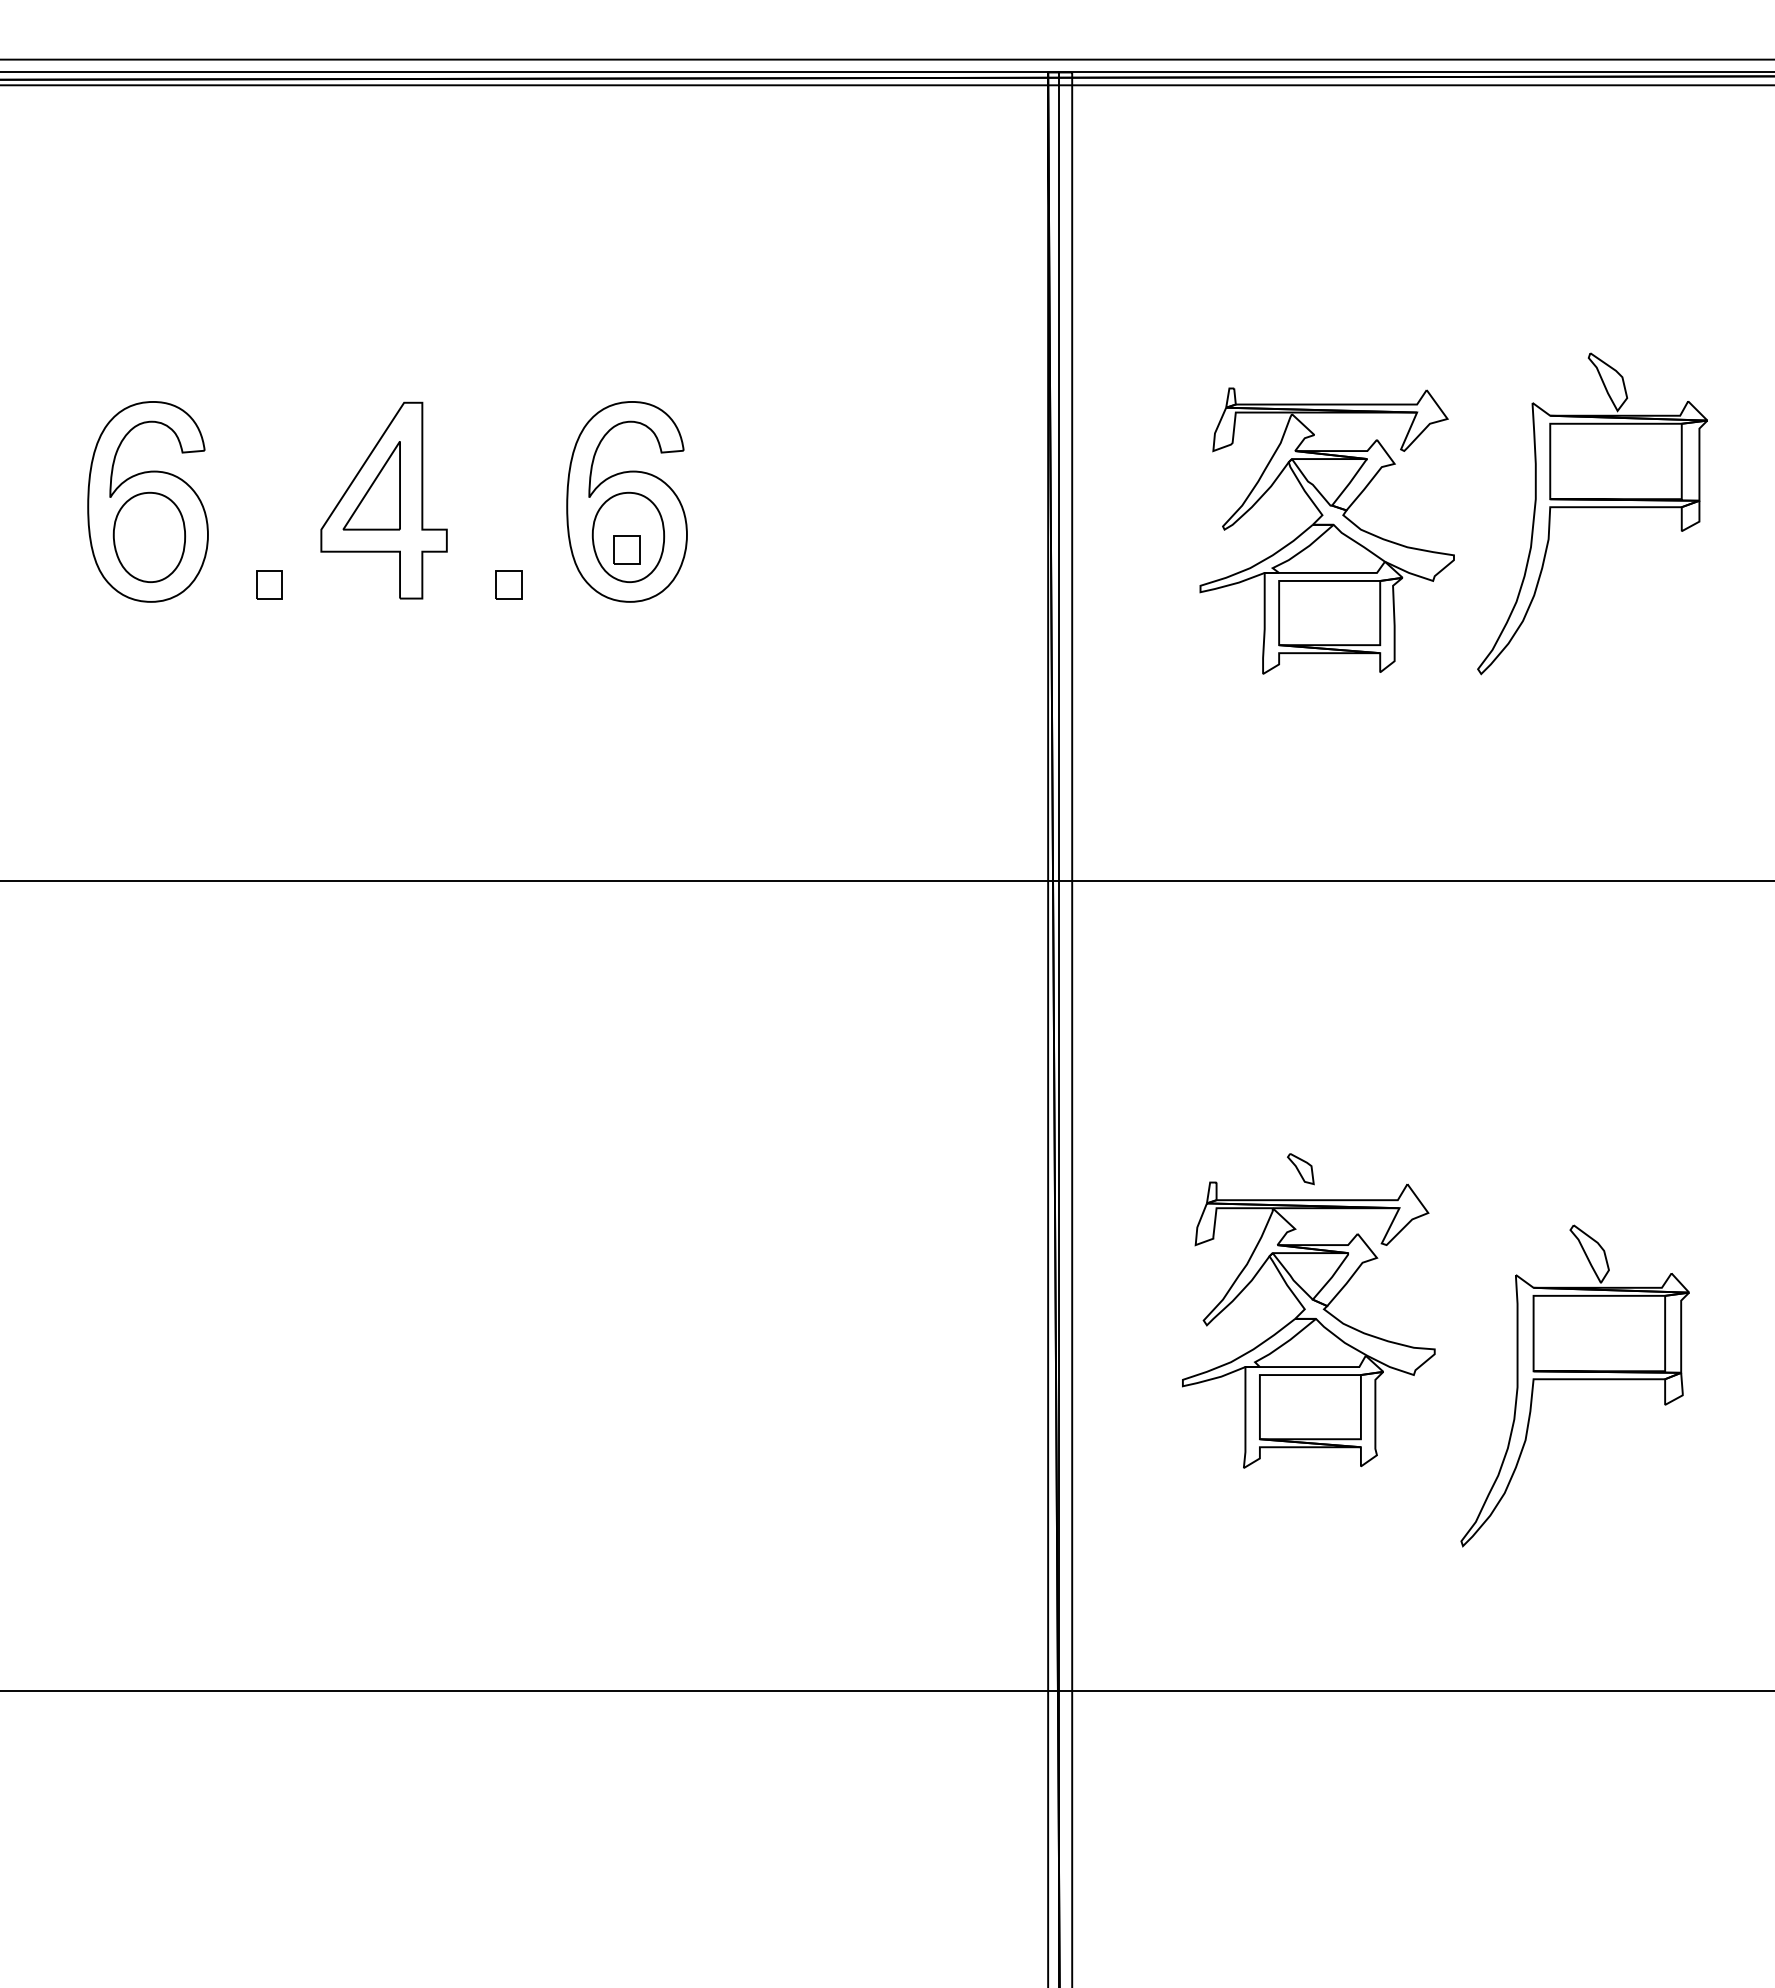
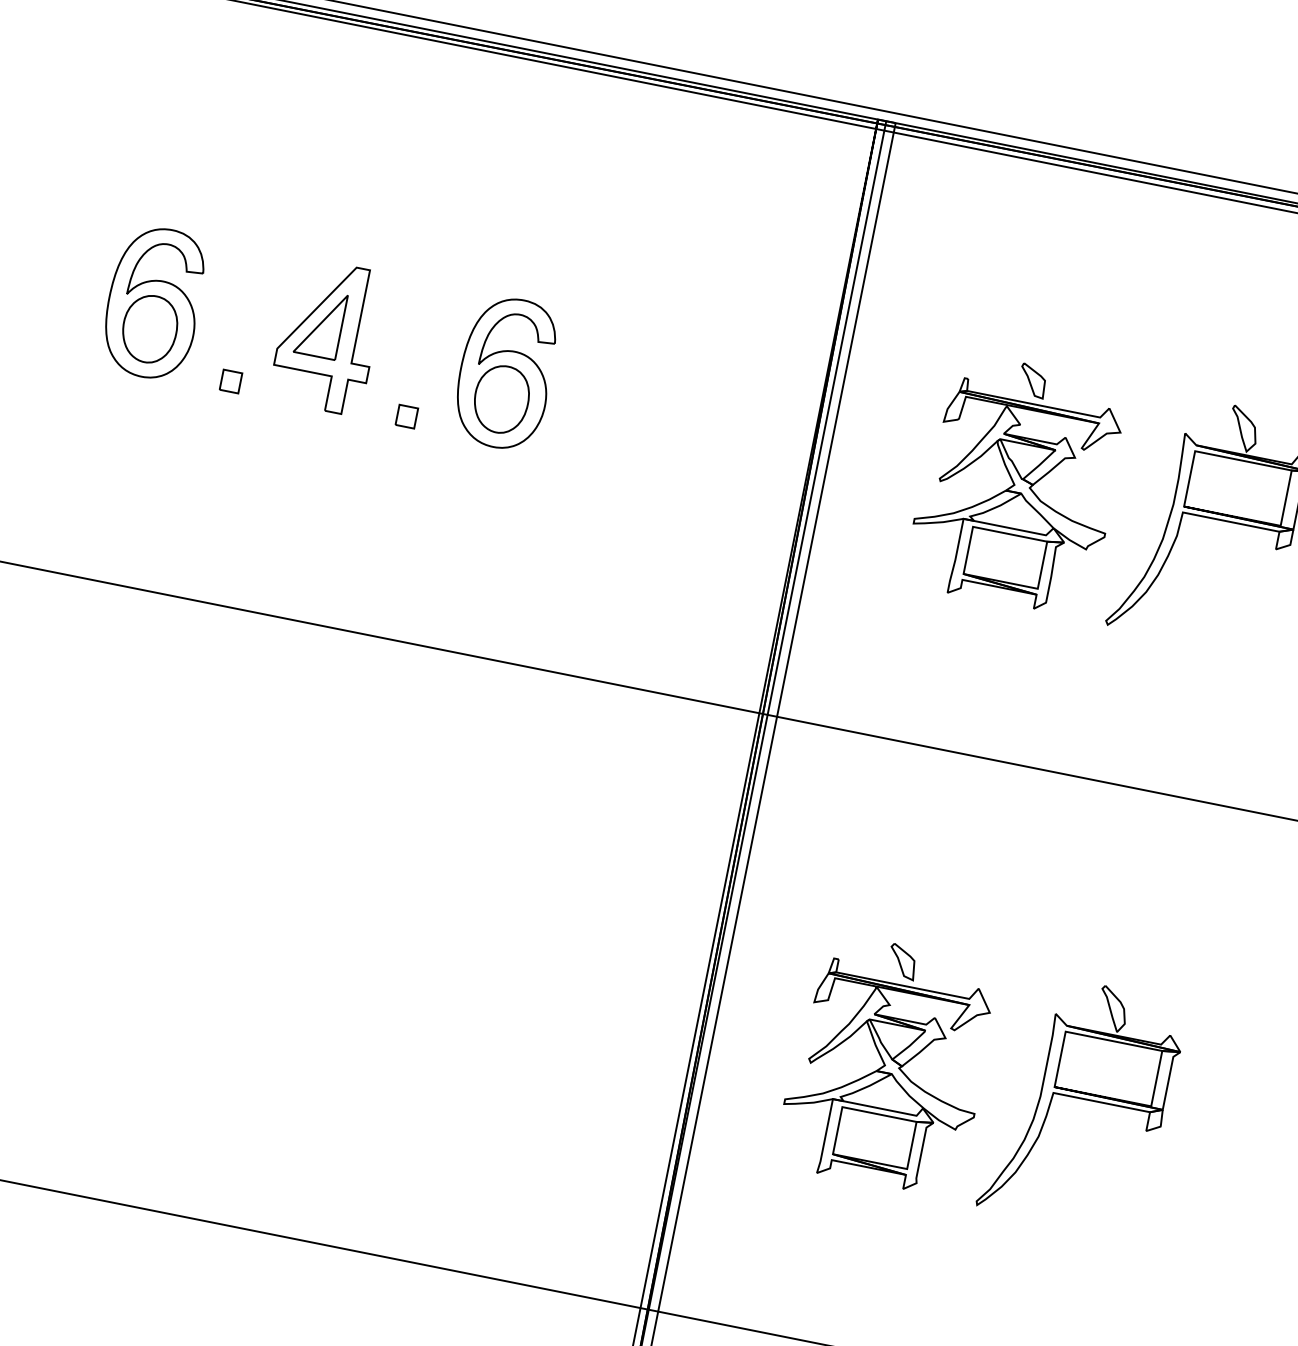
part: (1318, 373) -> (1032, 380), added
part: (626, 549) -> (498, 407), removed
part: (1300, 1168) -> (902, 961), size x1.43
part: (1574, 1385) -> (1082, 1103), moved

